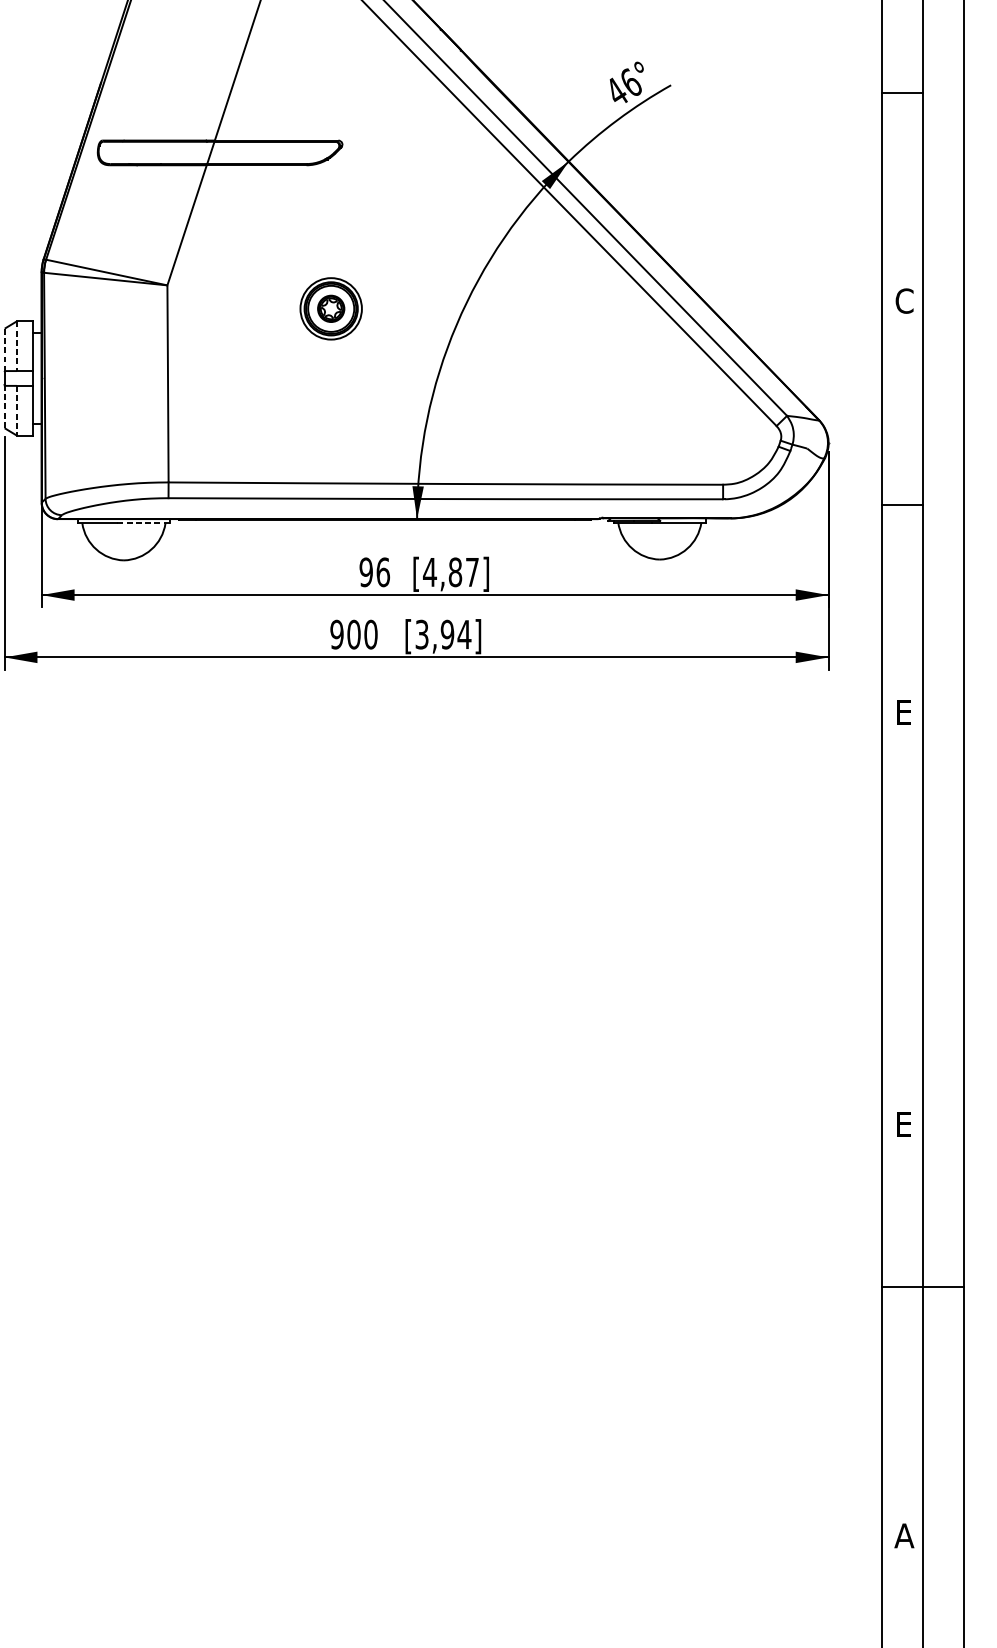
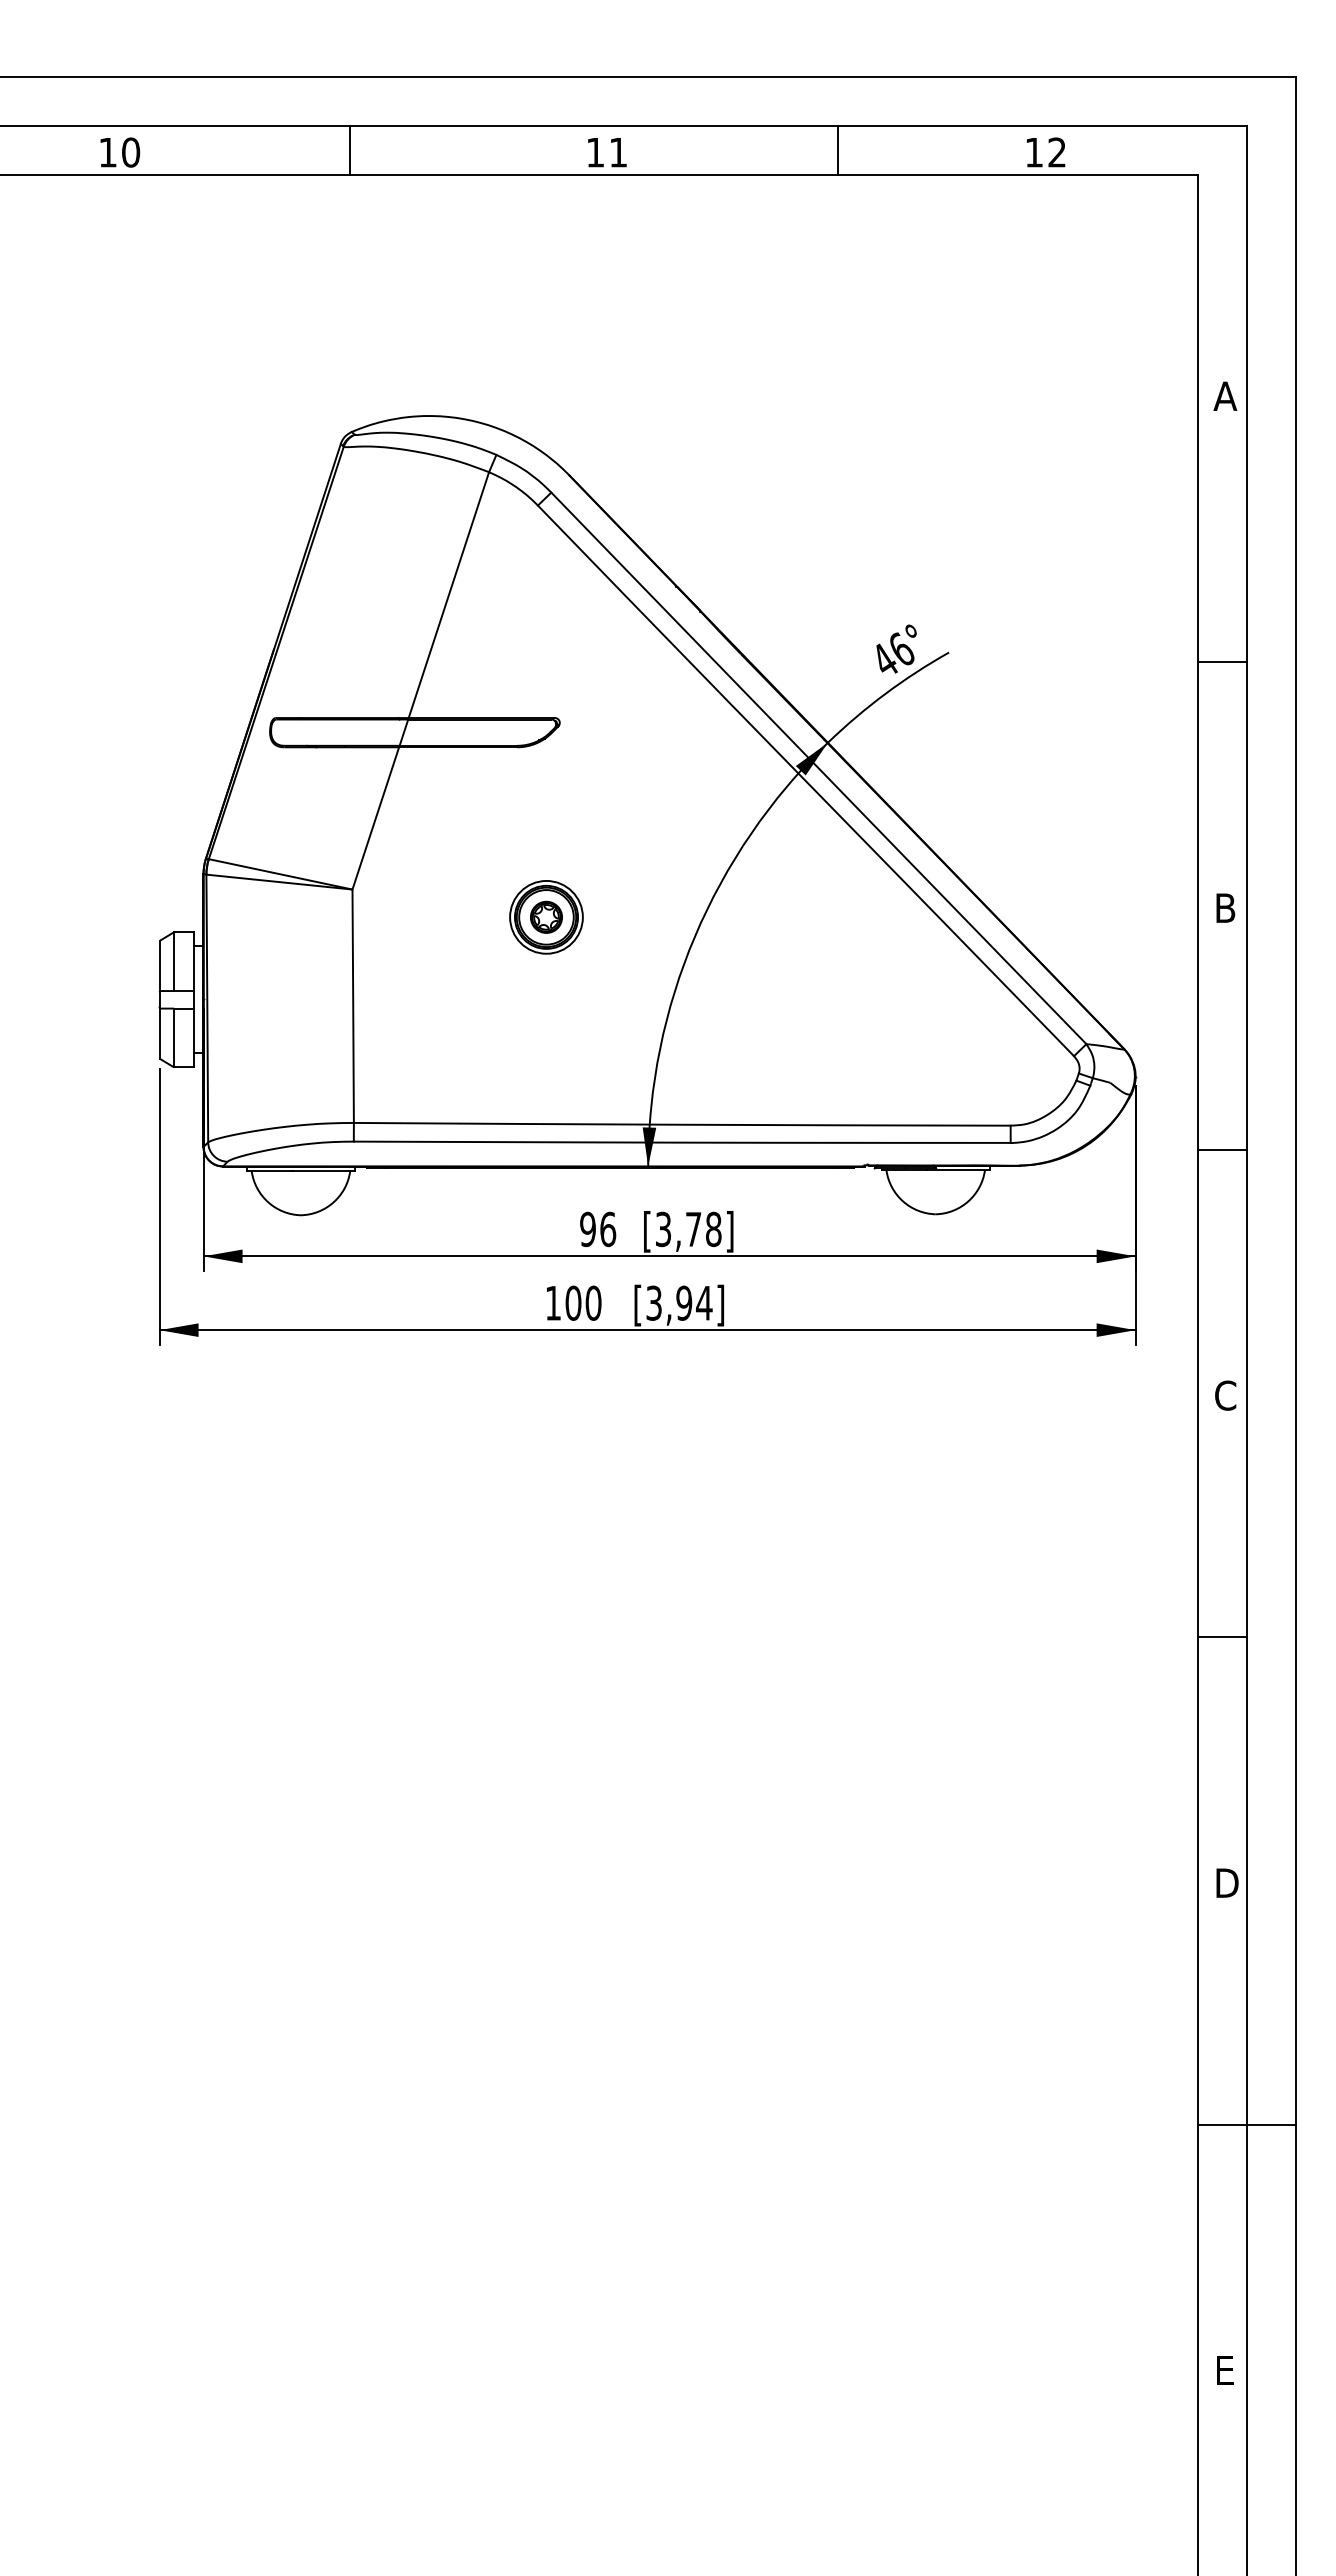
text: (904, 301) -> (1225, 908), C -> B
line: (17, 346) -> (174, 962), dashed -> solid
line: (4, 350) -> (159, 966), dashed -> solid
line: (4, 406) -> (159, 1033), dashed -> solid
line: (17, 411) -> (174, 1038), dashed -> solid
line: (143, 523) -> (324, 1171), dashed -> solid
text: (451, 572) -> (688, 1229), [4,87] -> [3,78]
text: (337, 634) -> (553, 1302), 900 -> 100
text: (904, 712) -> (1225, 1395), E -> C
line: (901, 916) -> (1222, 1637), added
text: (906, 1123) -> (1227, 1882), E -> D
line: (922, 1286) -> (1246, 2124), moved
text: (904, 1535) -> (1225, 2370), A -> E

